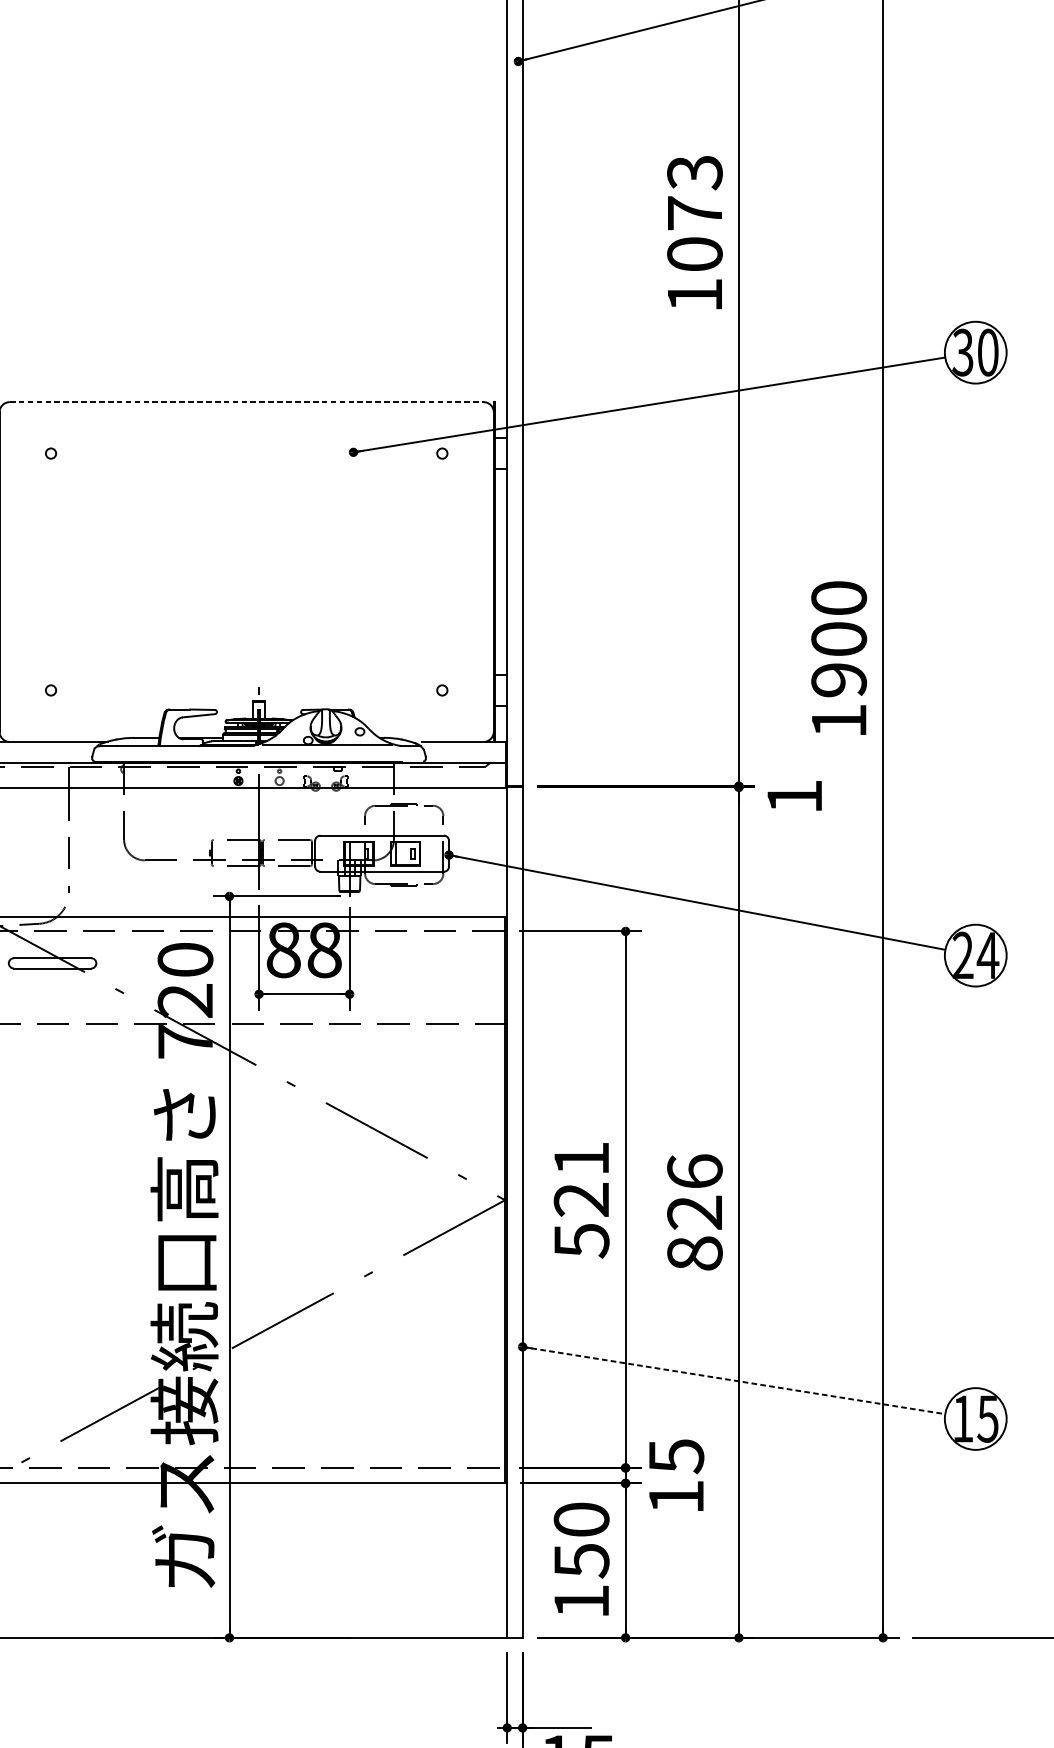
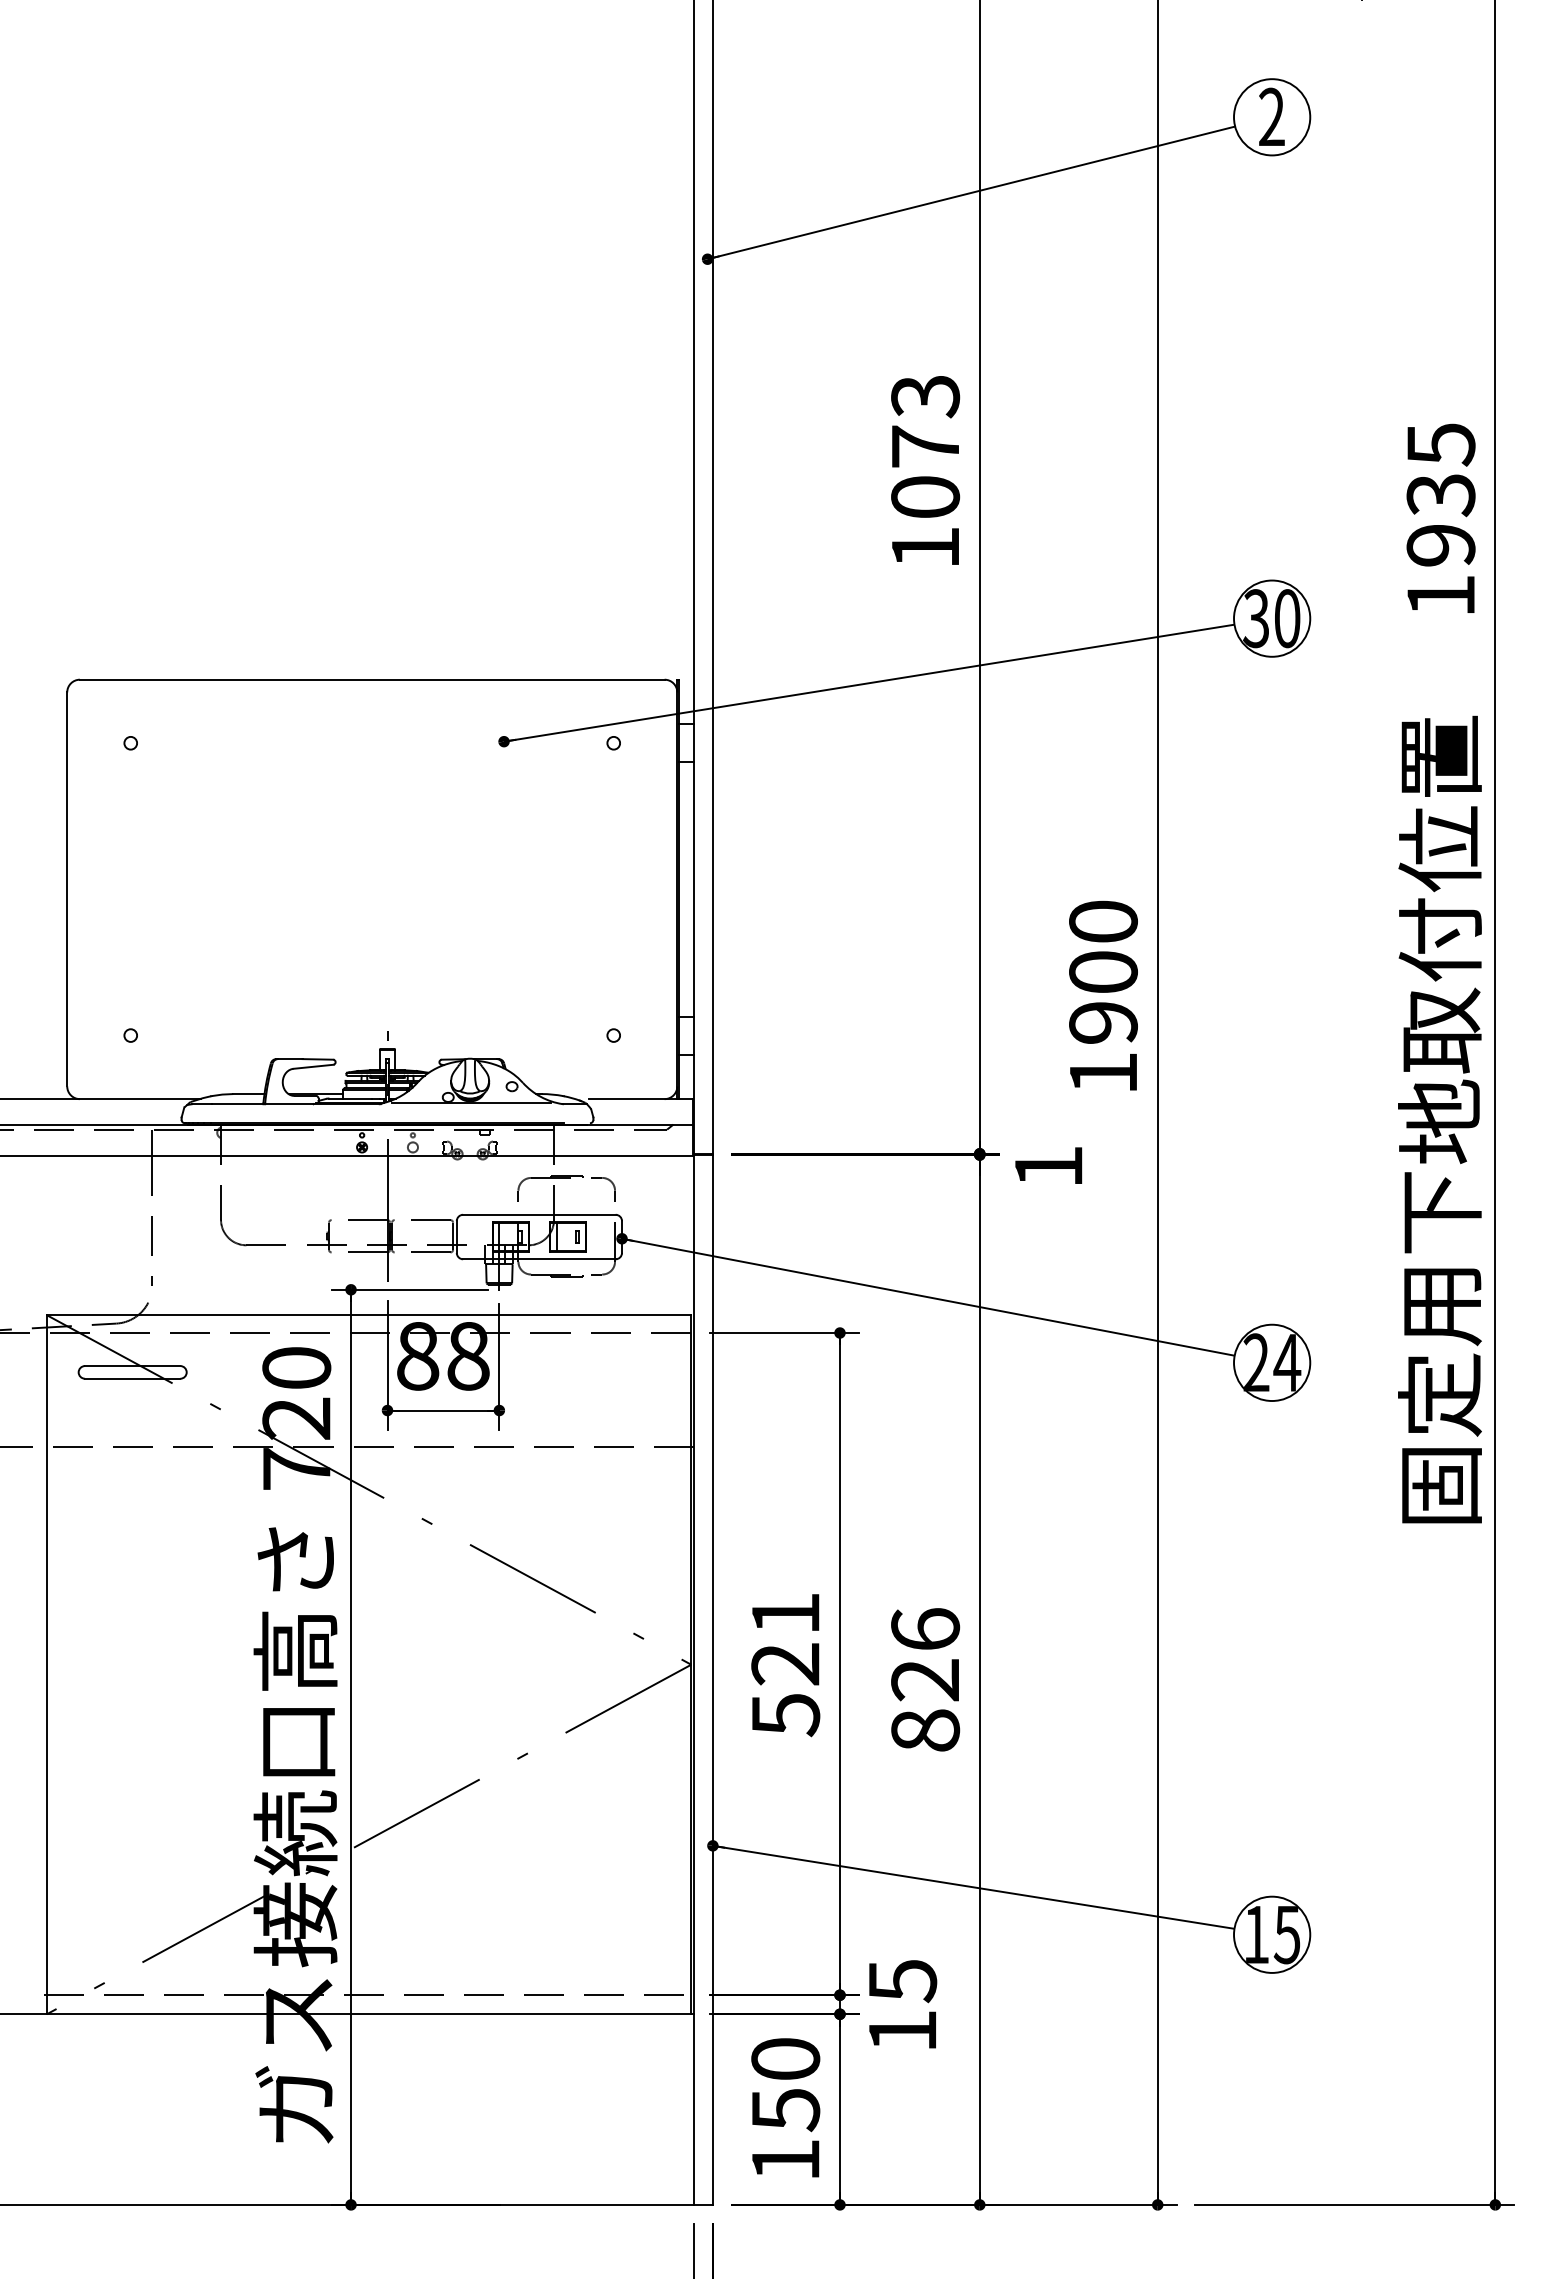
line: (246, 401) -> (372, 679), dashed -> solid
line: (734, 1380) -> (974, 1887), dashed -> solid

